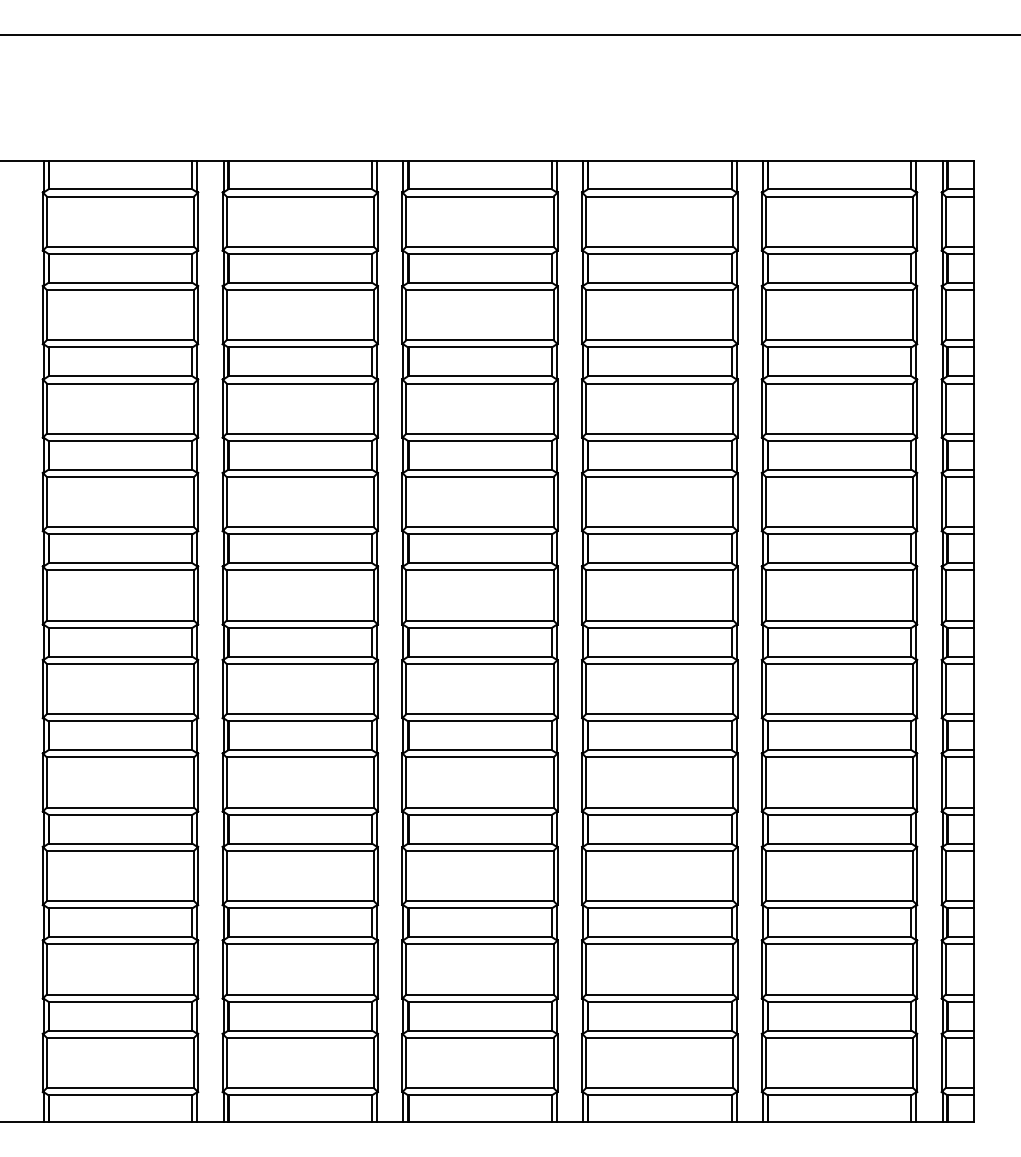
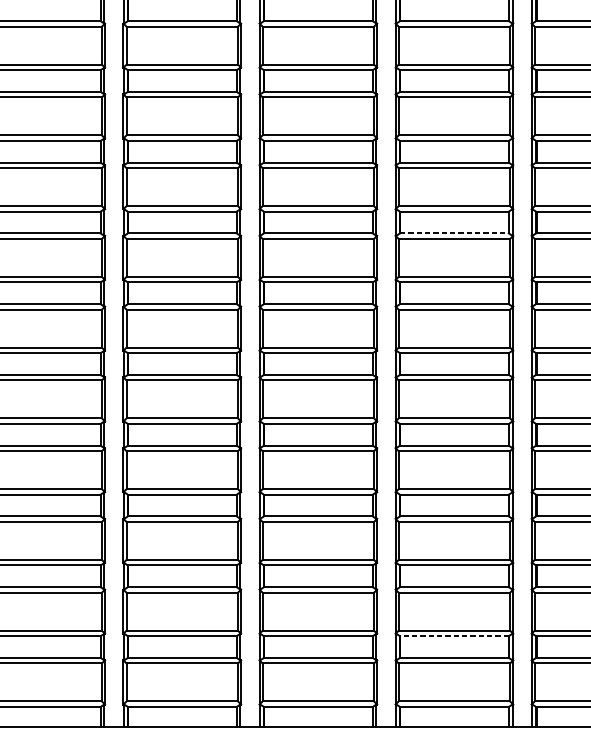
line: (659, 469) -> (454, 233), solid -> dashed
line: (659, 1001) -> (454, 635), solid -> dashed

